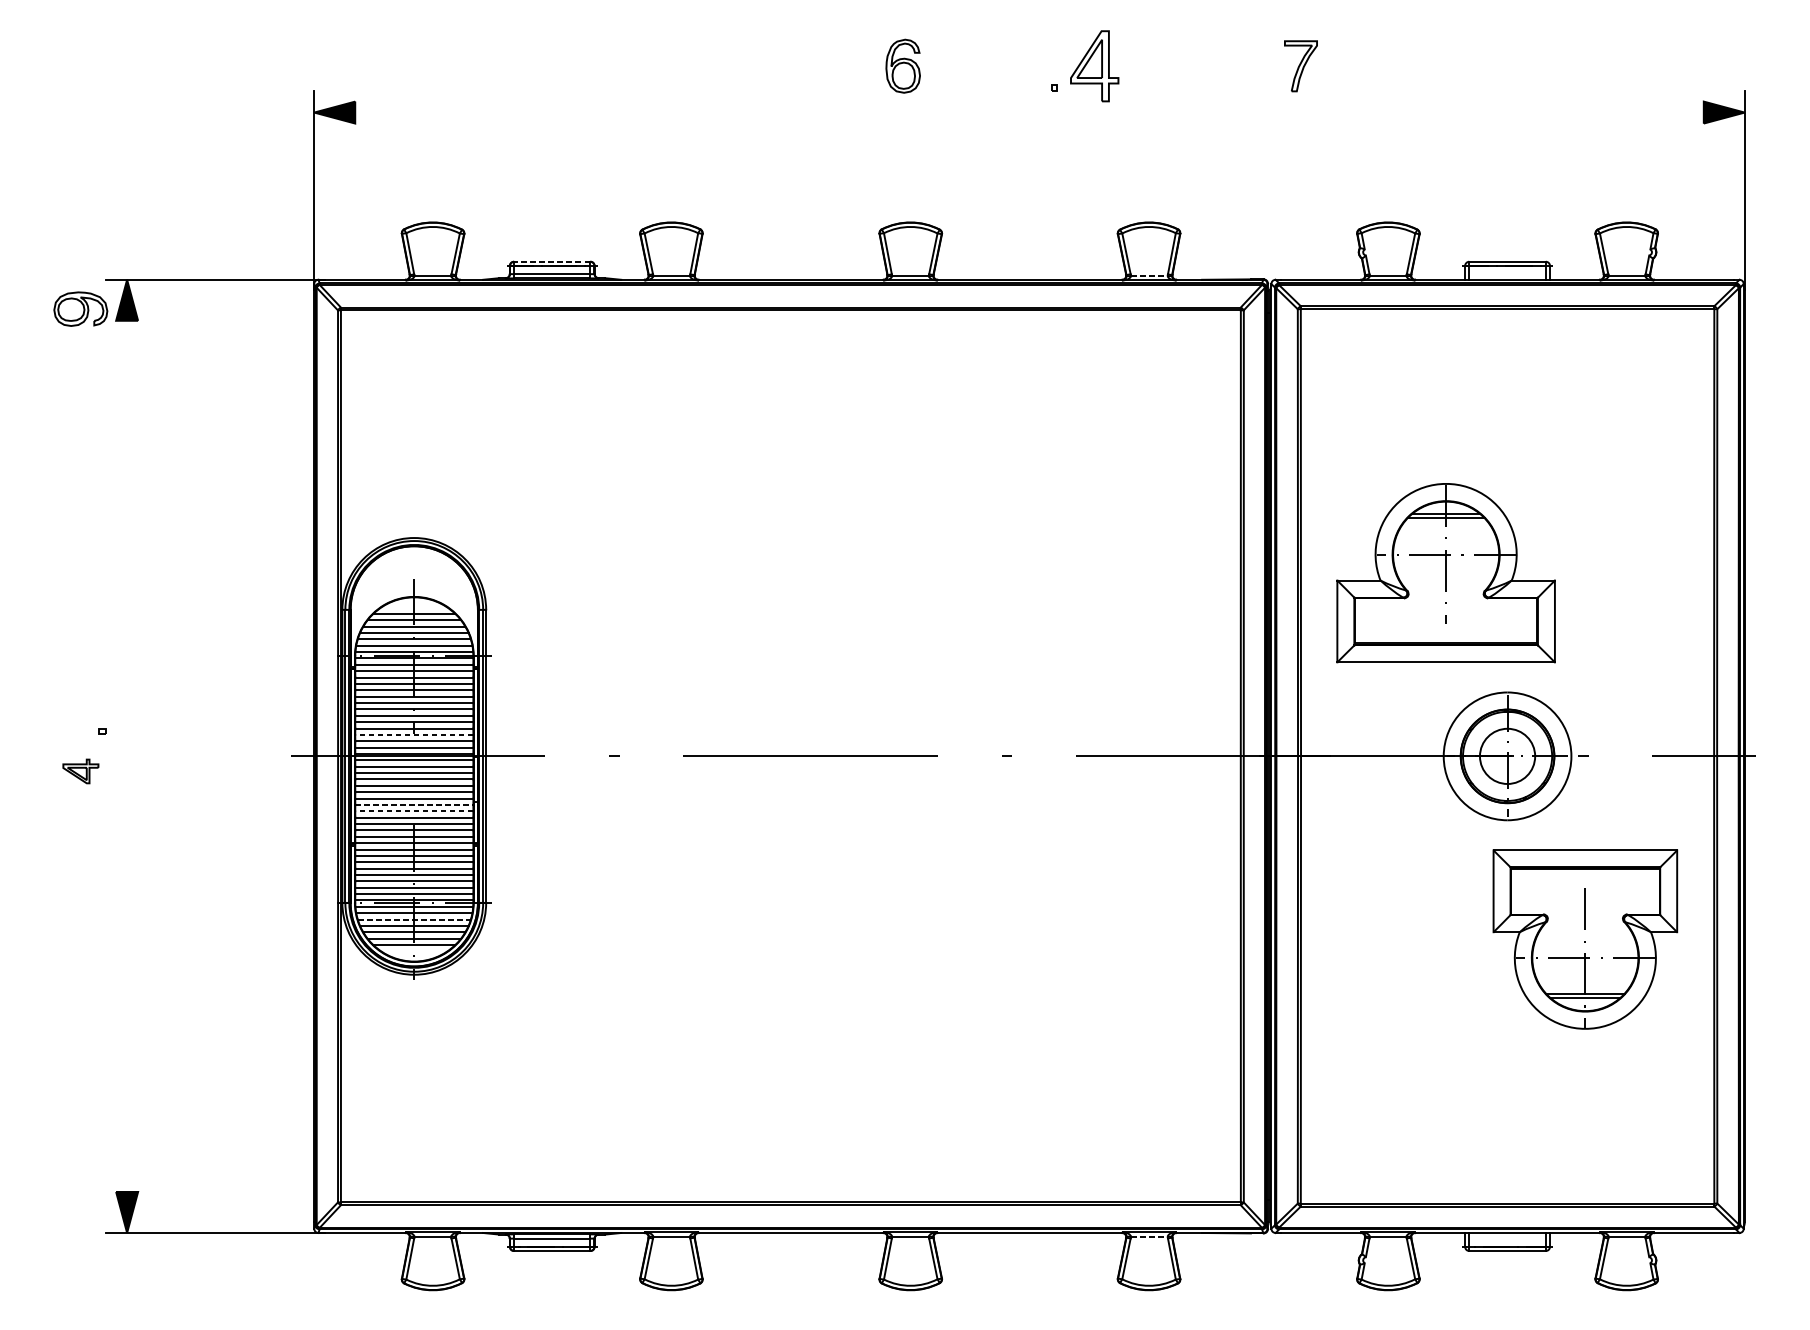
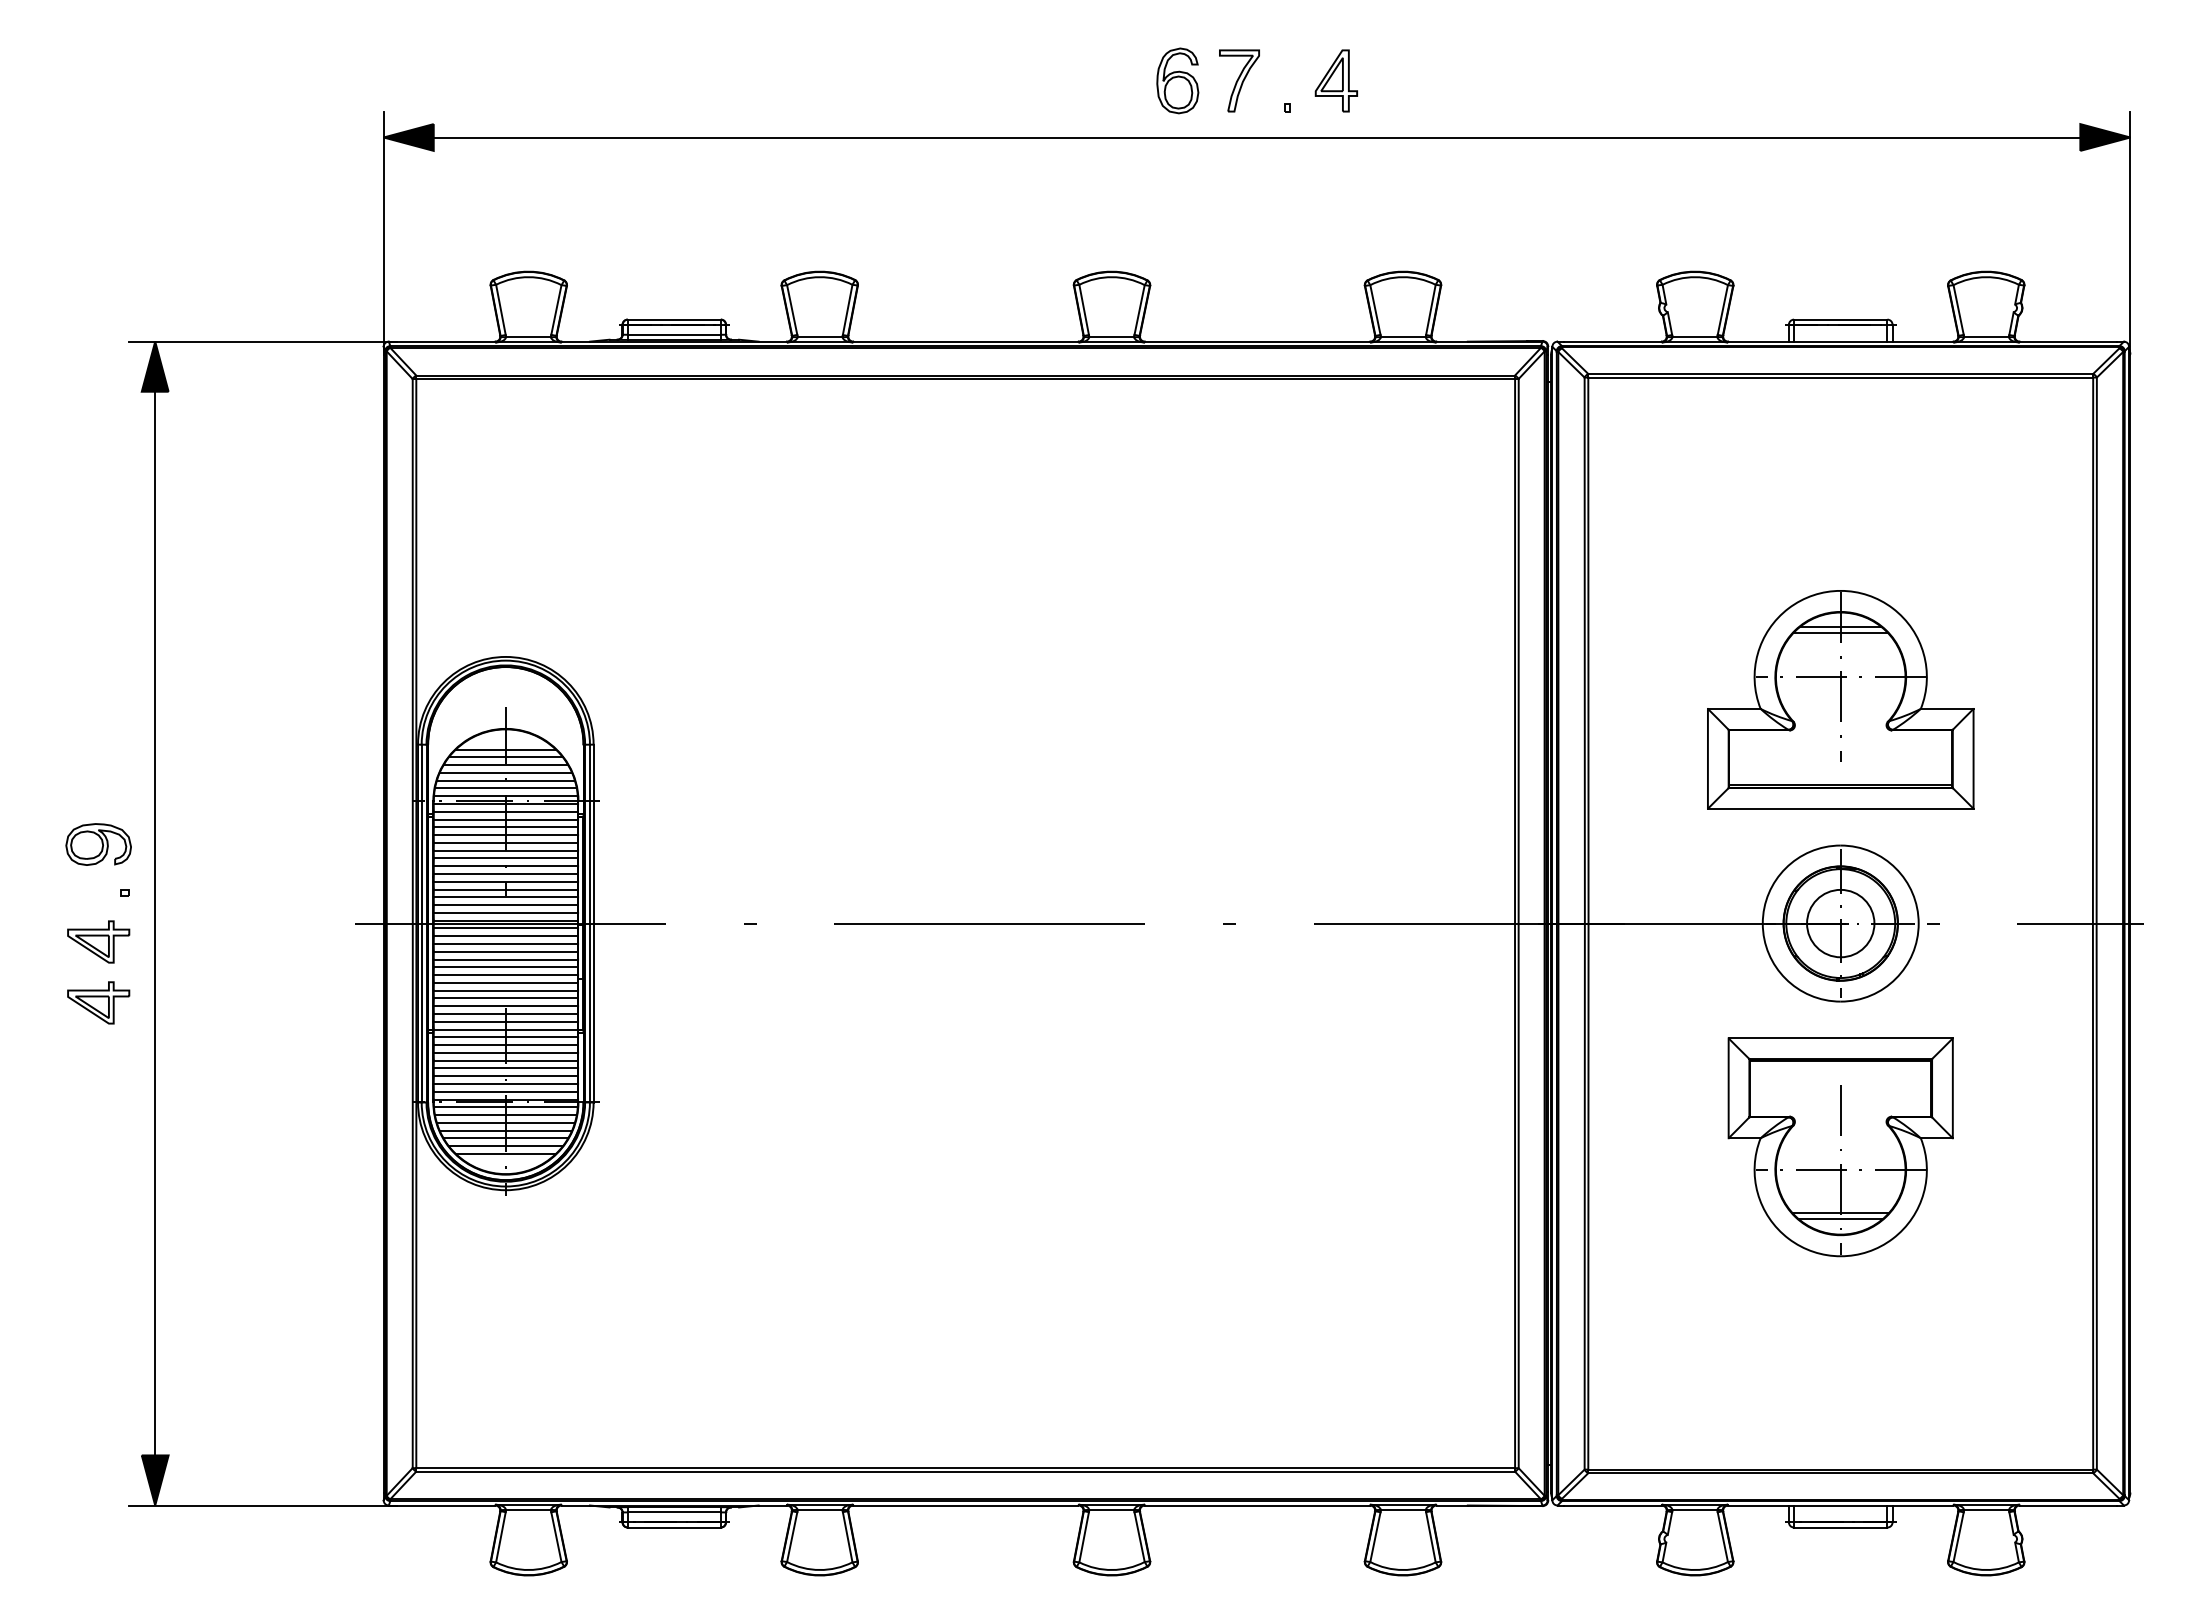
part: (902, 65) -> (1177, 80), moved
part: (1093, 65) -> (1335, 80), size x0.71
part: (1300, 65) -> (1239, 80), moved
line: (1029, 112) -> (1256, 137), added
line: (551, 261) -> (673, 319), dashed -> solid
line: (1149, 276) -> (1403, 337), dashed -> solid
part: (80, 309) -> (98, 844), moved
part: (1445, 572) -> (1840, 699), moved
line: (414, 735) -> (505, 897), dashed -> solid
line: (127, 756) -> (155, 923), added
part: (80, 771) -> (98, 941), size x1.43
line: (414, 804) -> (506, 982), dashed -> solid
line: (414, 811) -> (505, 990), dashed -> solid
part: (80, 821) -> (98, 1002), added
line: (414, 919) -> (505, 1122), dashed -> solid
part: (1585, 939) -> (1840, 1147), moved
line: (1149, 1236) -> (1403, 1509), dashed -> solid

